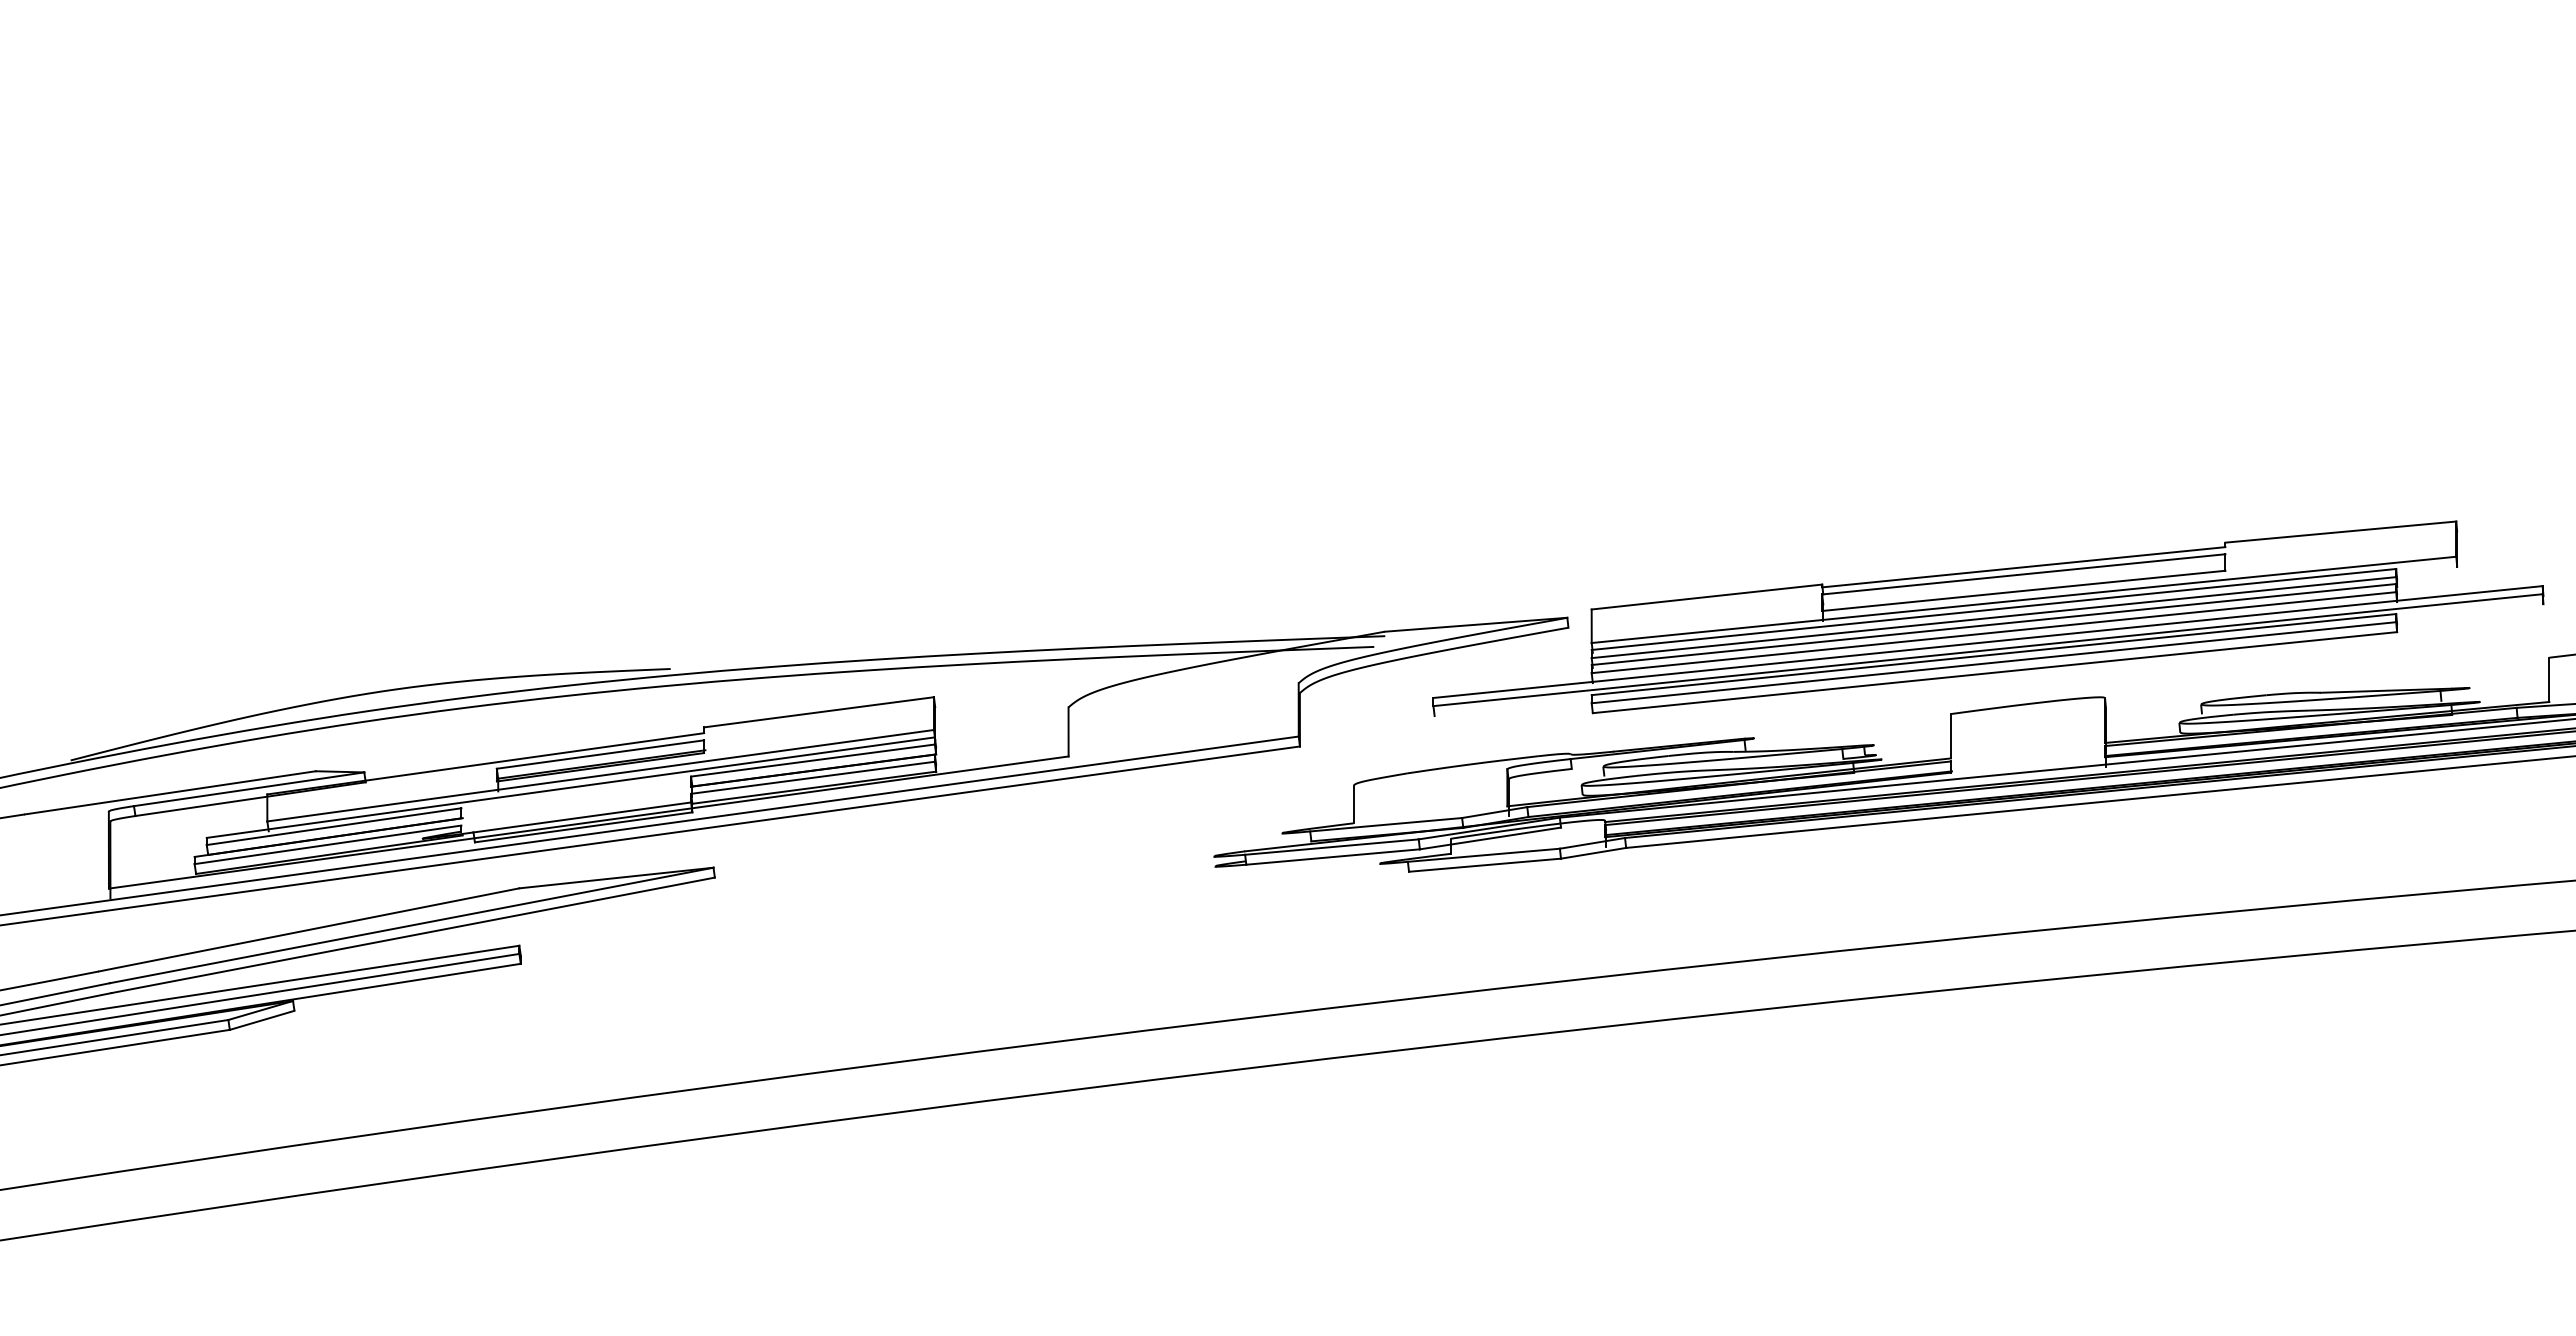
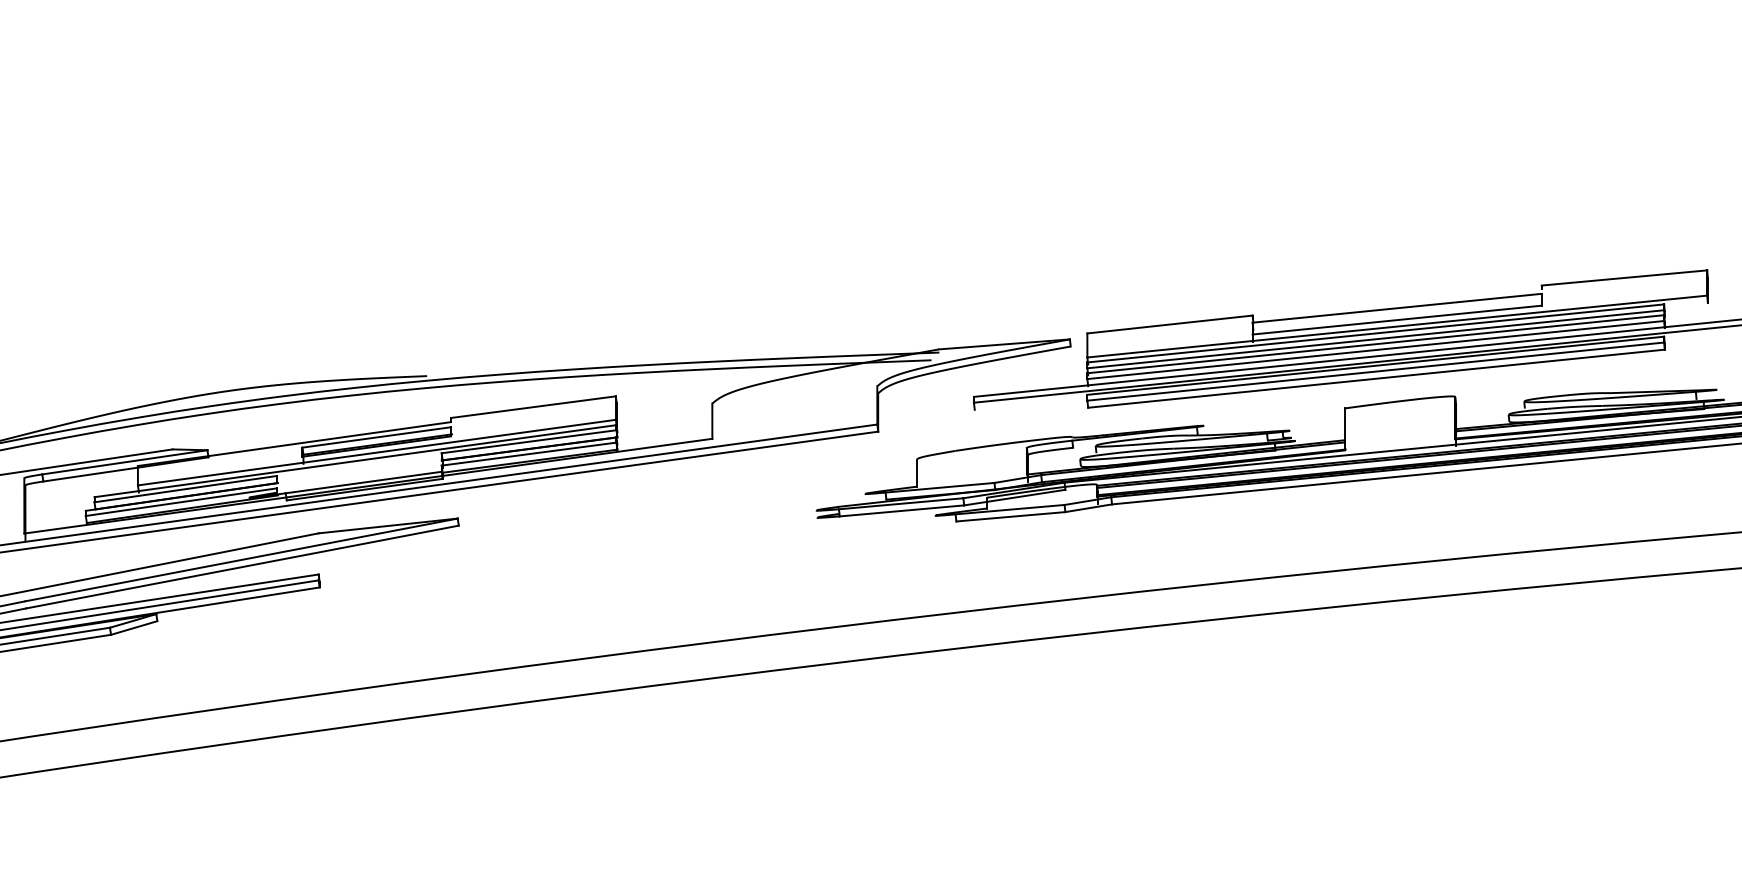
line: (2023, 567) -> (1396, 303), removed

